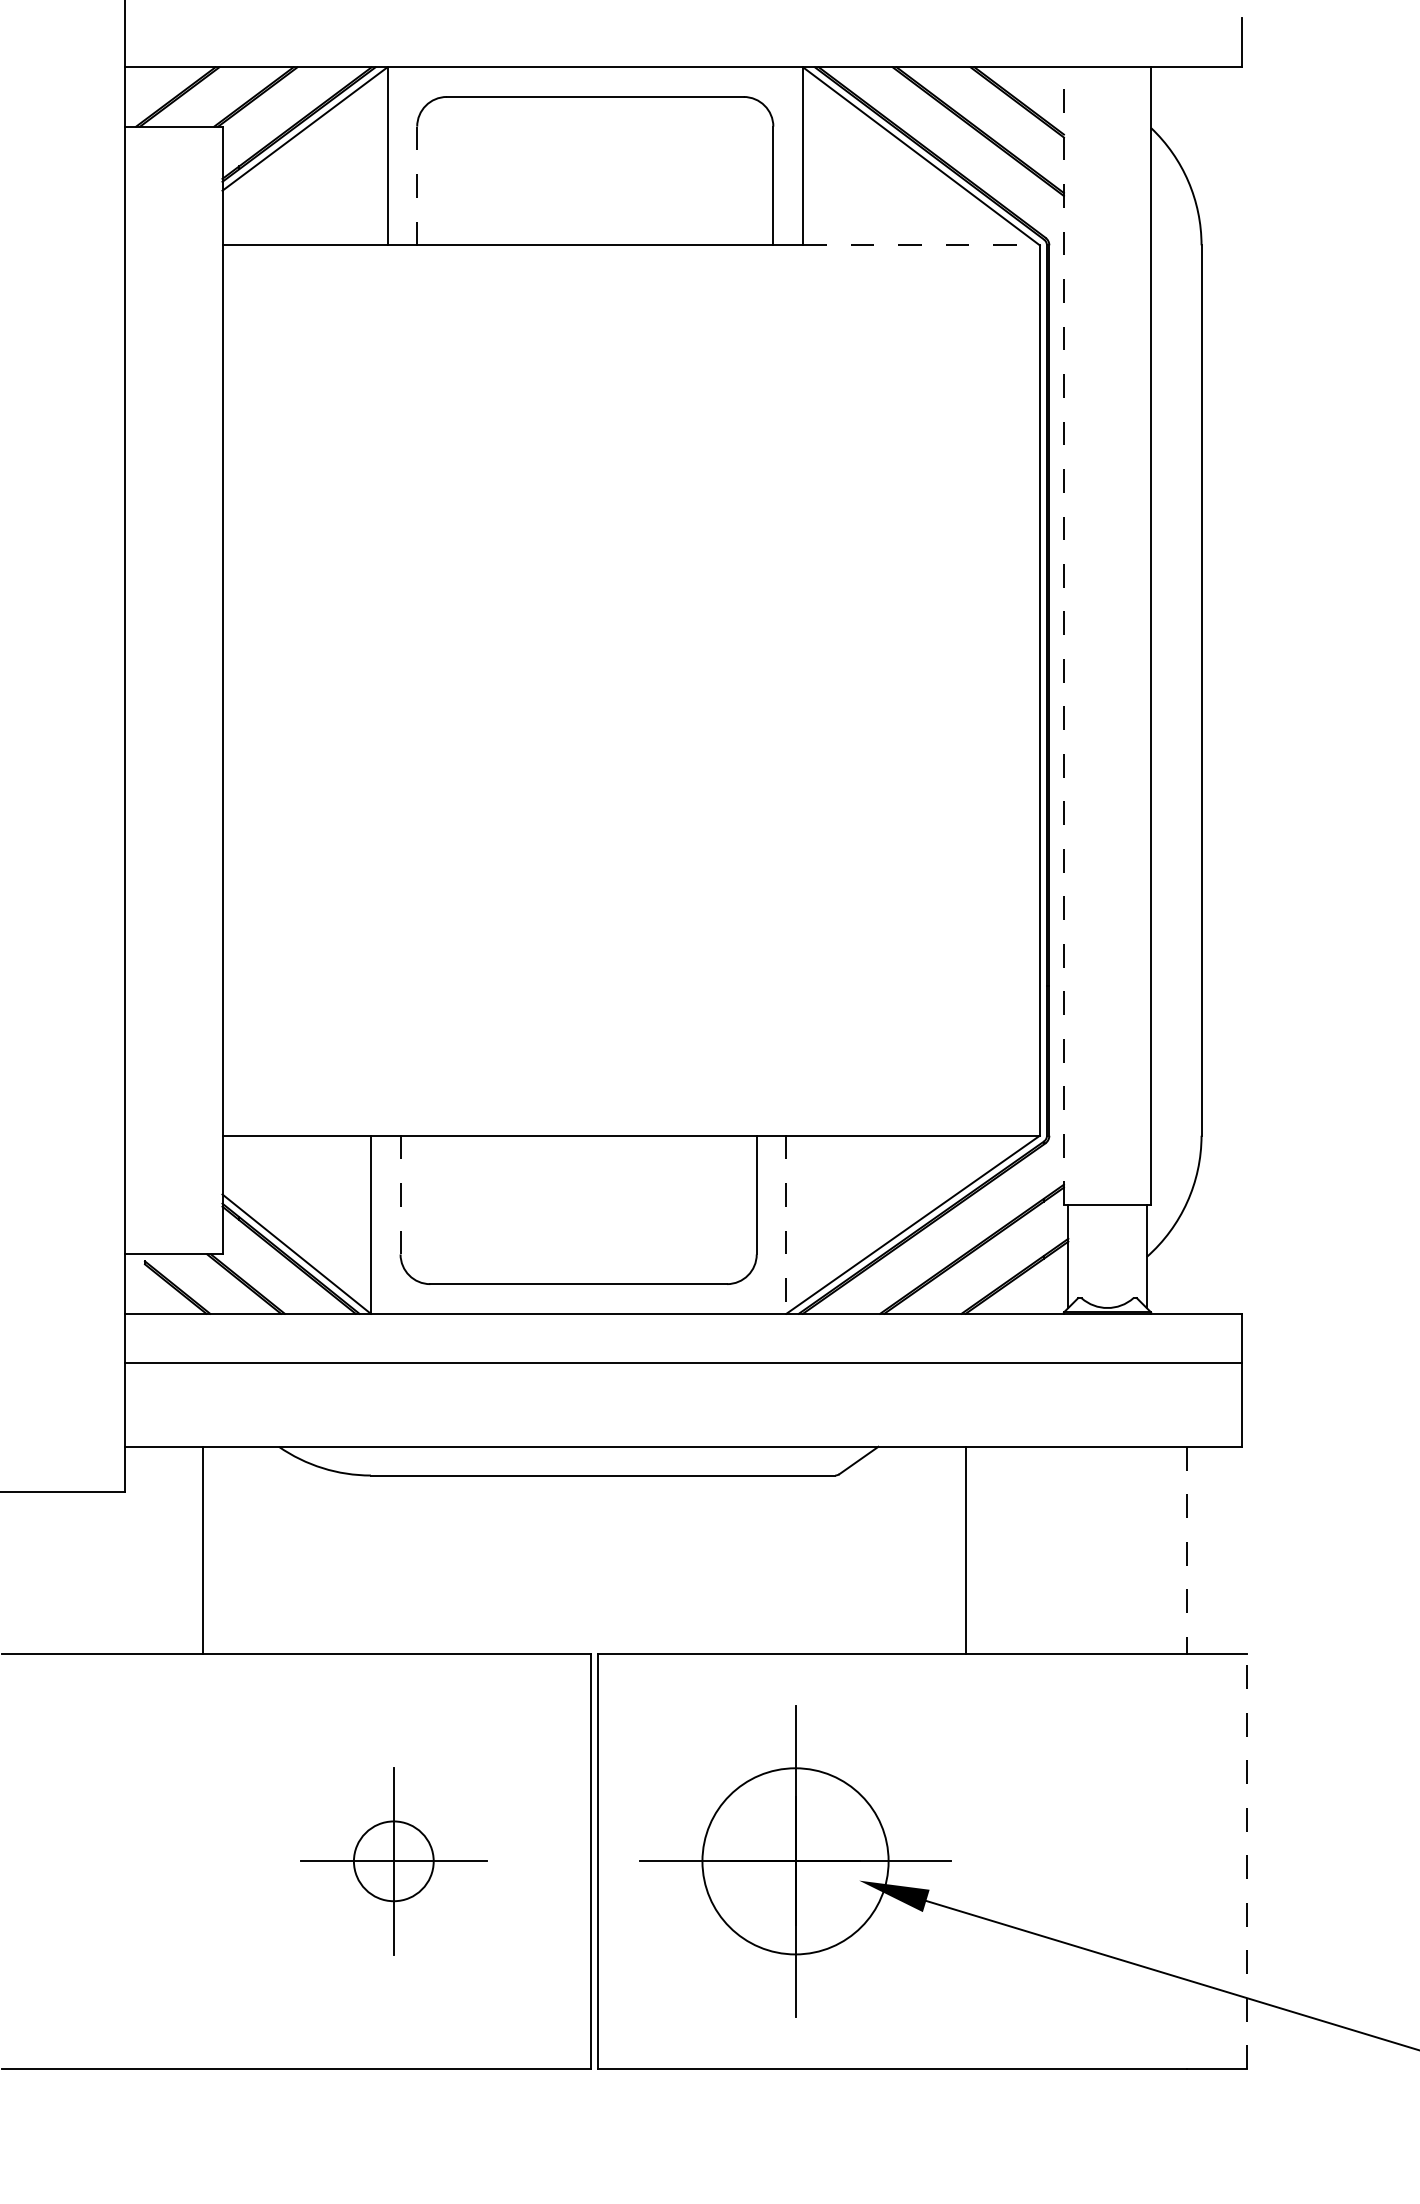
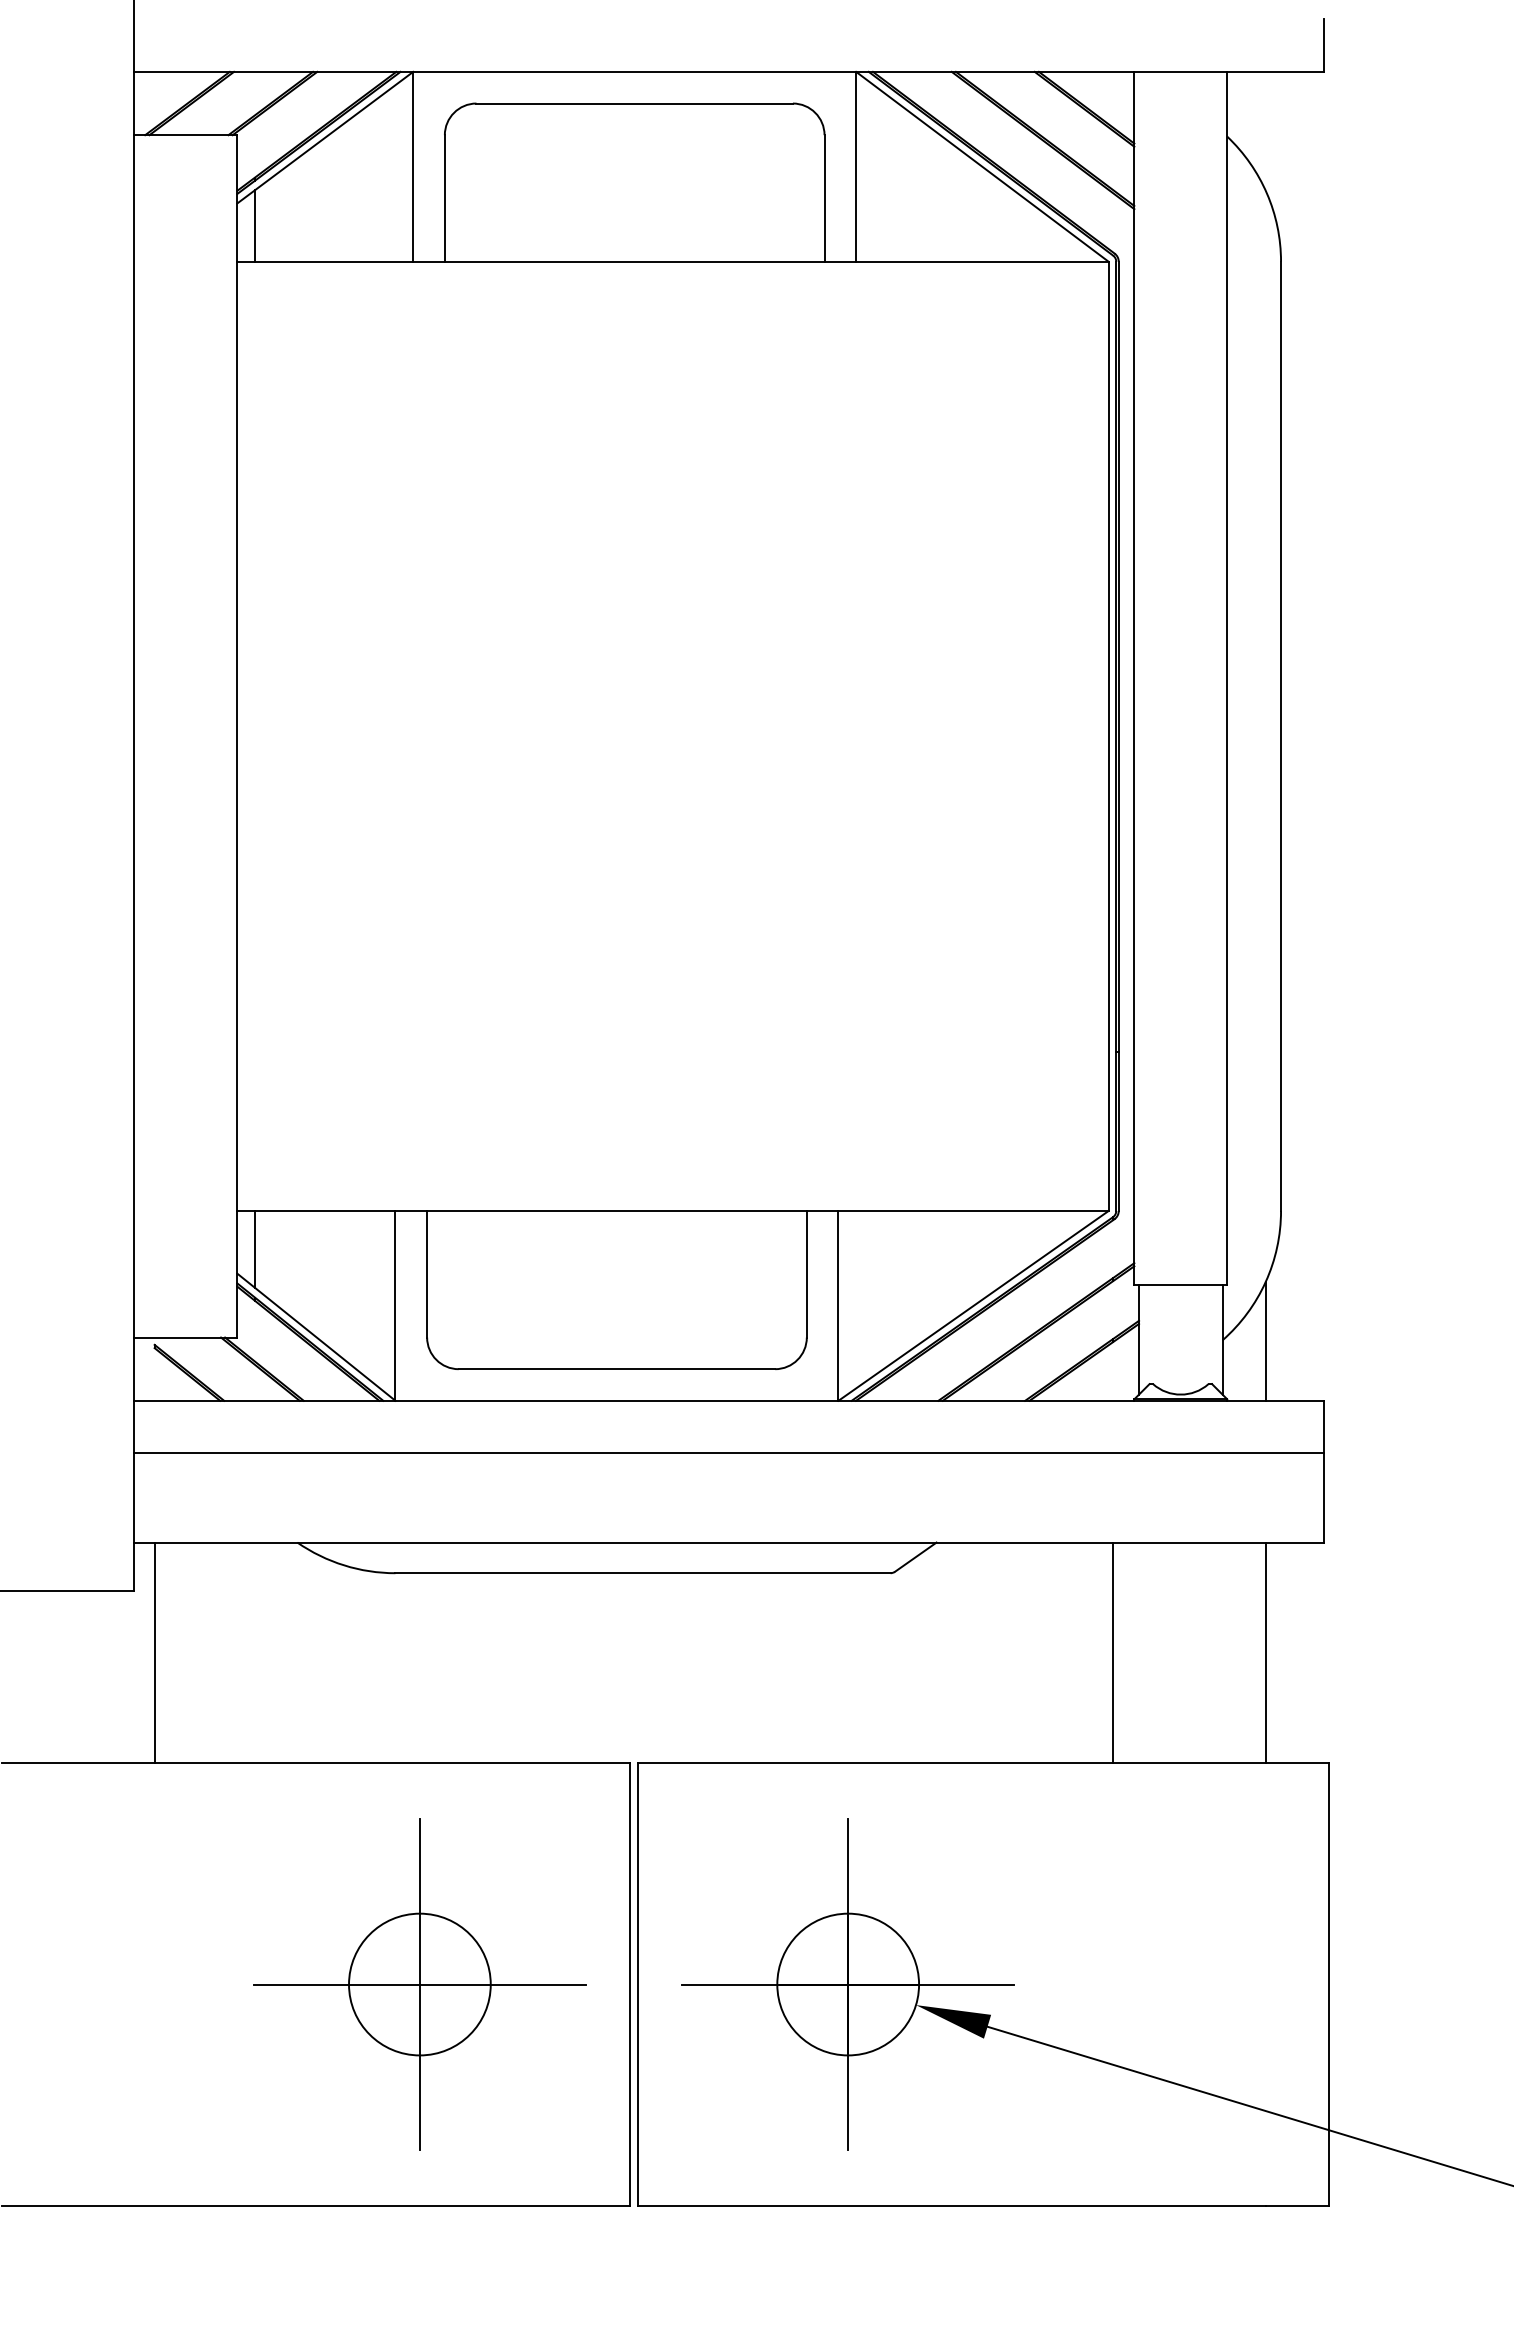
line: (416, 186) -> (444, 198), dashed -> solid
line: (239, 211) -> (255, 225), added
line: (921, 245) -> (982, 261), dashed -> solid
line: (1064, 635) -> (1134, 677), dashed -> solid
line: (239, 1170) -> (255, 1248), added
line: (400, 1195) -> (427, 1274), dashed -> solid
line: (786, 1224) -> (838, 1305), dashed -> solid
line: (1186, 1257) -> (1265, 1340), added
line: (203, 1549) -> (154, 1652), moved
line: (966, 1549) -> (1113, 1652), moved
line: (1186, 1550) -> (1265, 1653), dashed -> solid
part: (393, 1861) -> (419, 1984), size x1.67
circle: (795, 1861) -> (848, 1984), size x0.71
line: (1247, 1861) -> (1329, 1984), dashed -> solid

